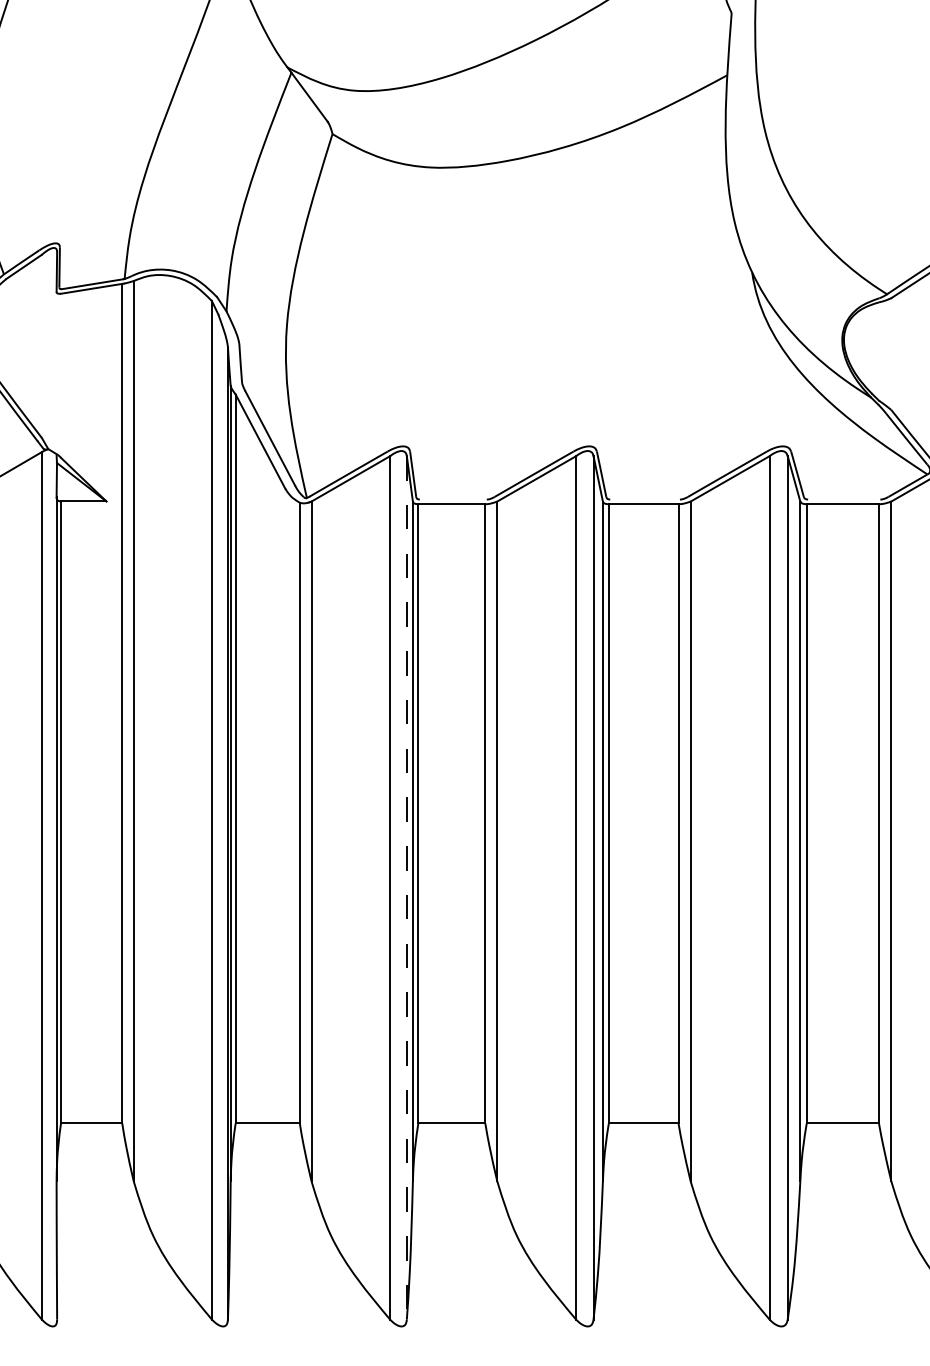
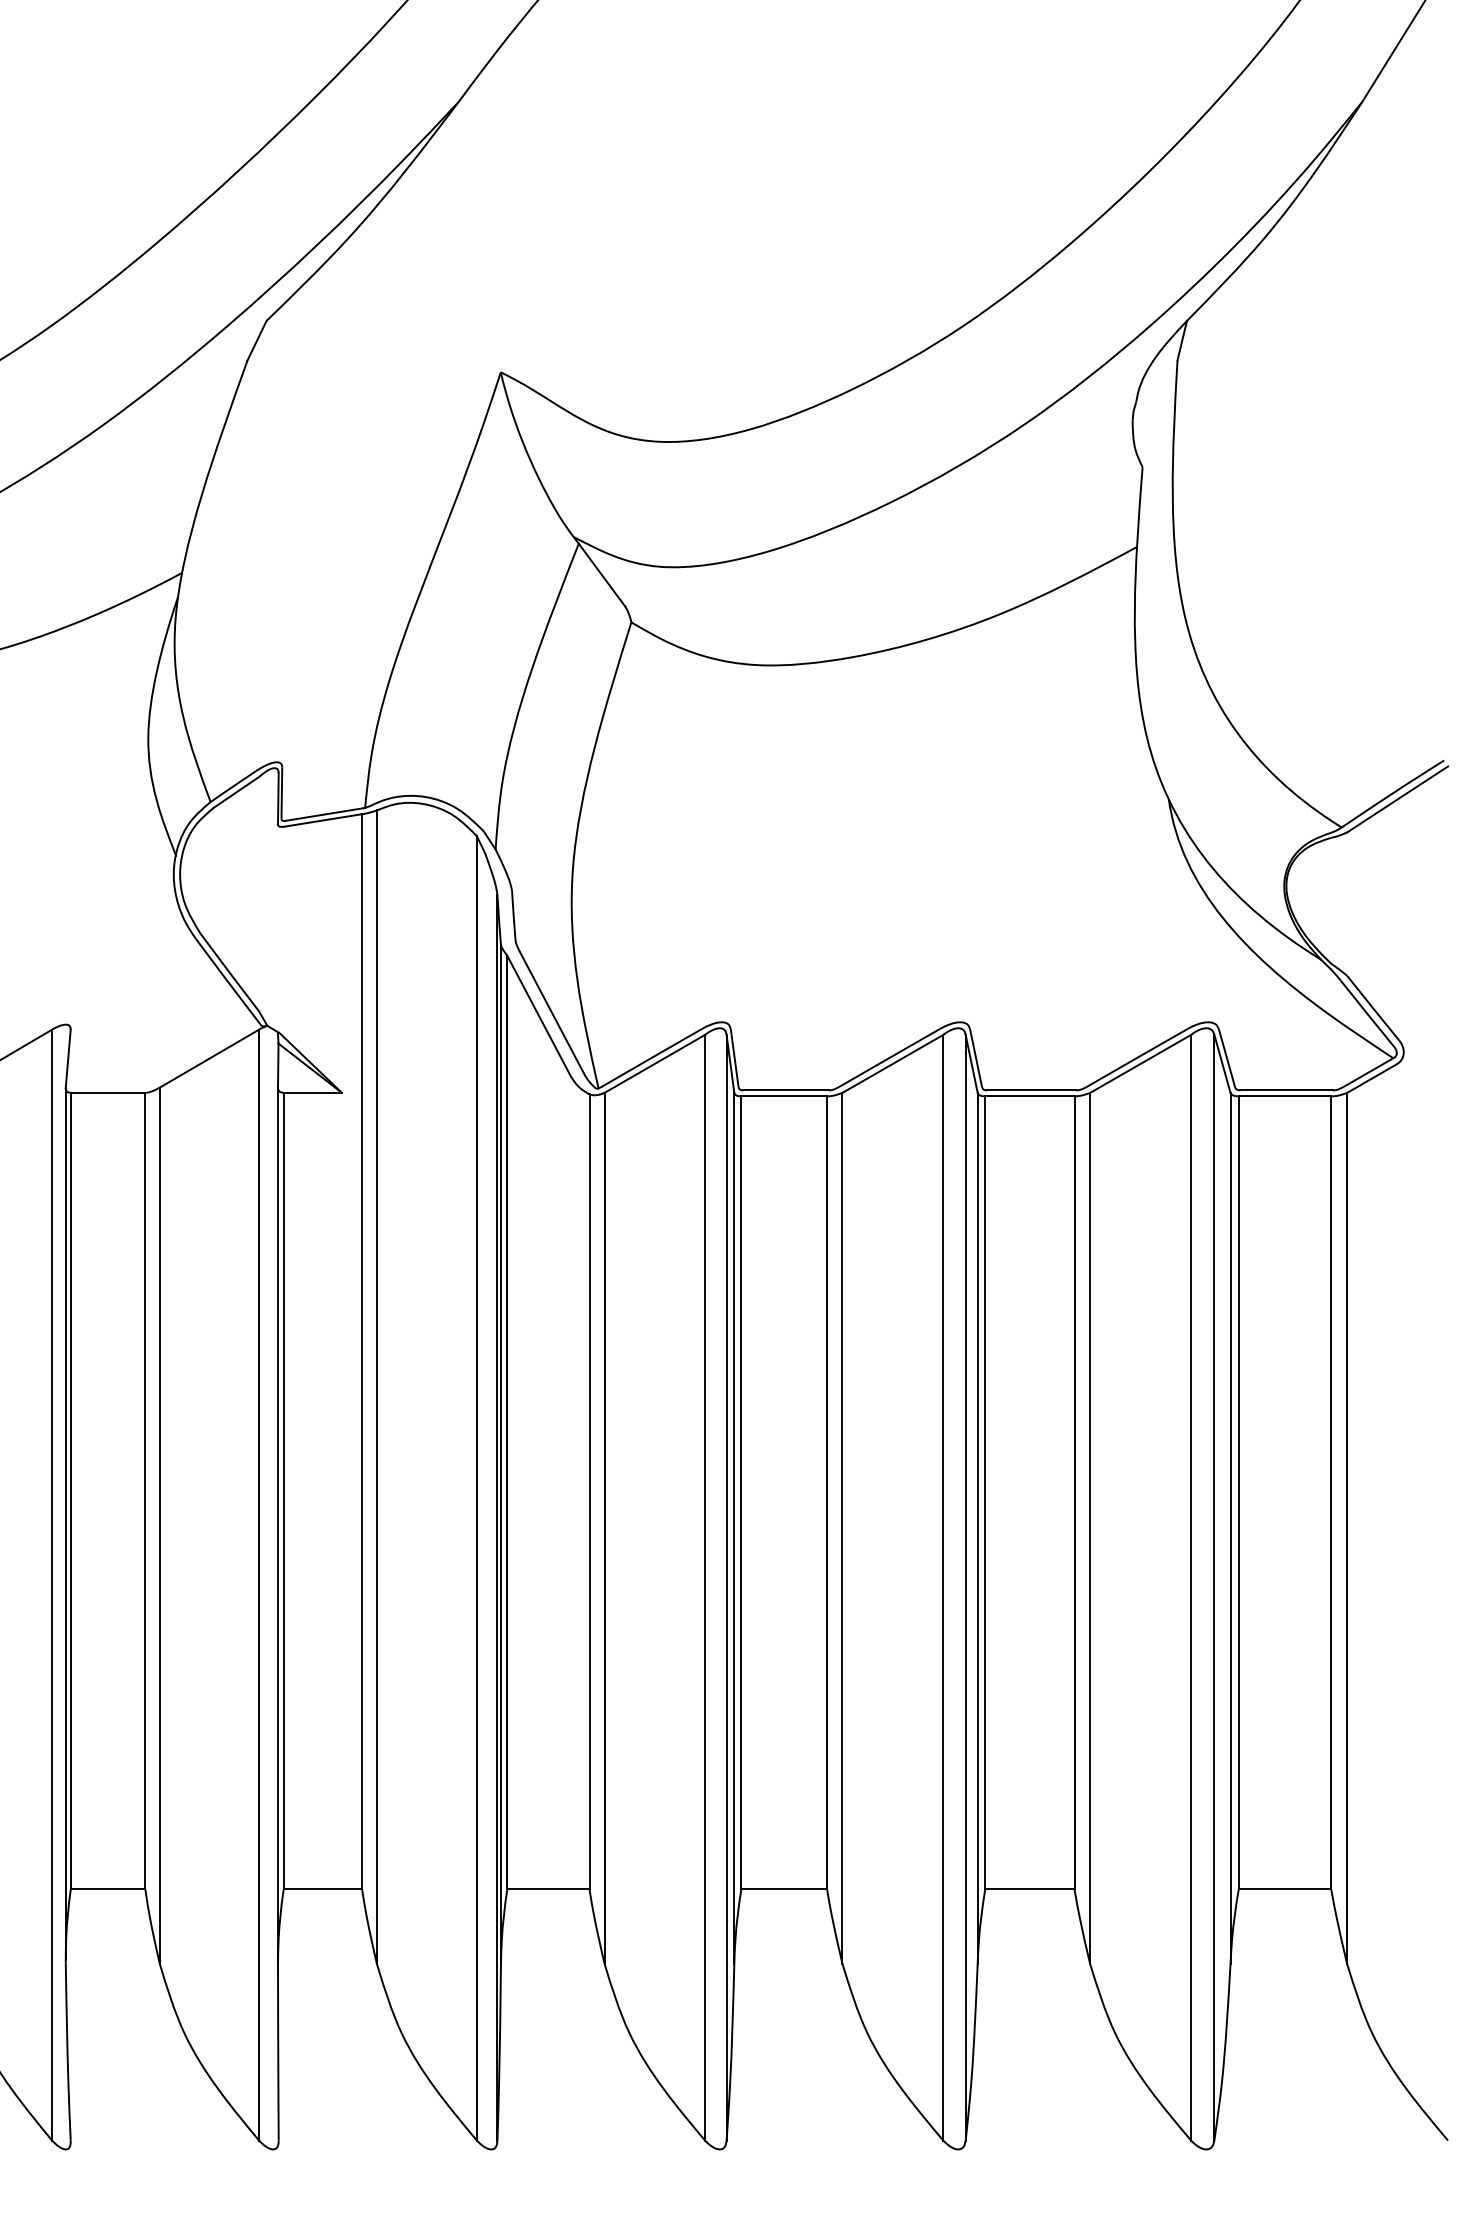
line: (452, 499) -> (785, 1090), added
line: (644, 499) -> (1031, 1090), added
line: (844, 499) -> (1286, 1090), added
line: (406, 887) -> (726, 1587), dashed -> solid

